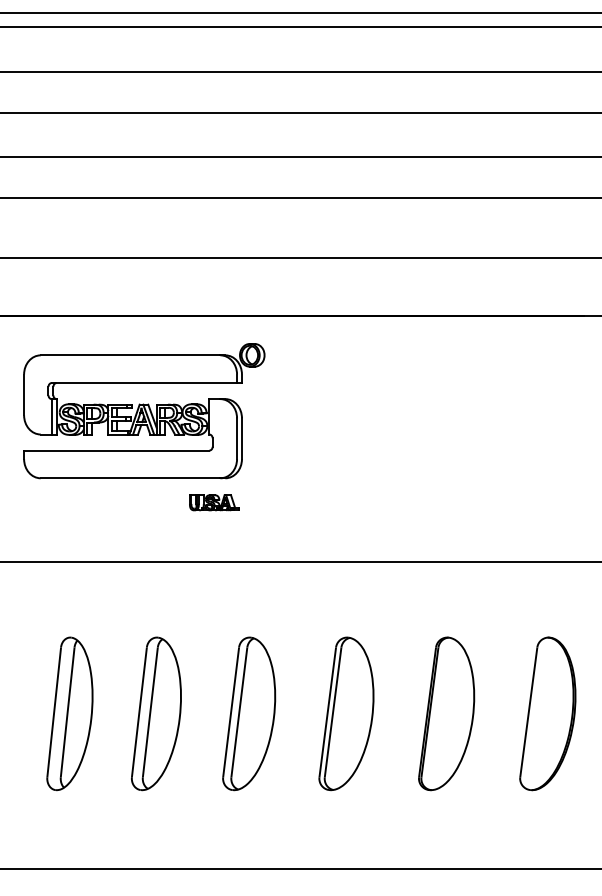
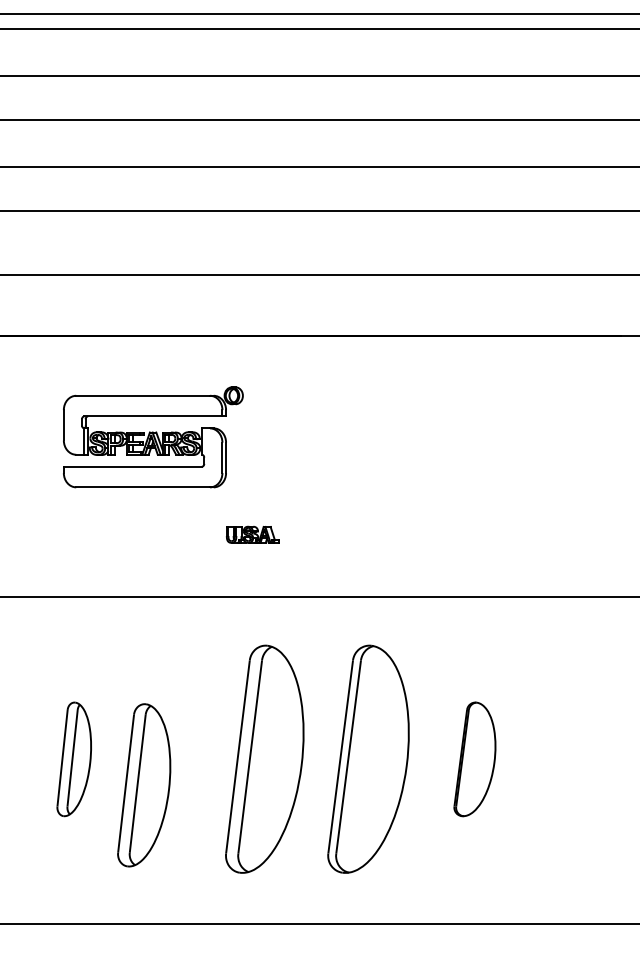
part: (144, 411) -> (153, 437), size x0.7
part: (214, 502) -> (252, 534), moved
part: (70, 714) -> (74, 759), size x0.7
part: (156, 714) -> (144, 785), moved
part: (248, 714) -> (264, 759), size x1.4
part: (345, 714) -> (367, 759), size x1.4
part: (446, 714) -> (474, 759), size x0.7
part: (547, 714) -> (582, 759), removed

